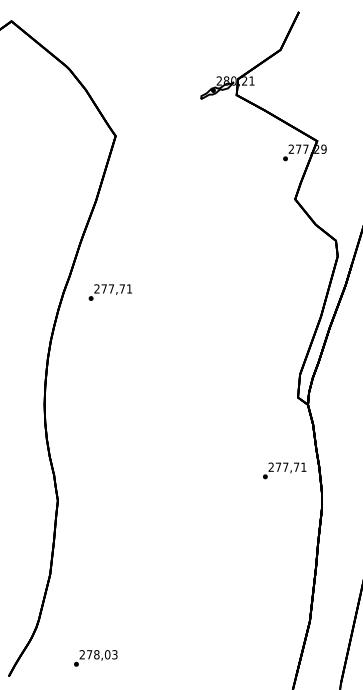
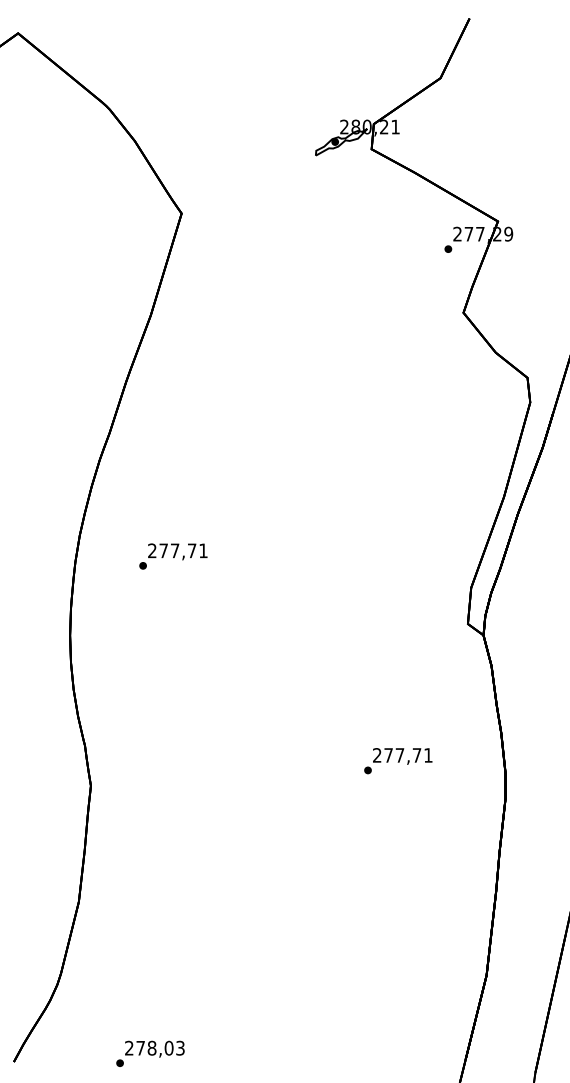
text: (109, 292) -> (171, 556), moved
text: (284, 470) -> (398, 760), moved
text: (95, 658) -> (149, 1054), moved

